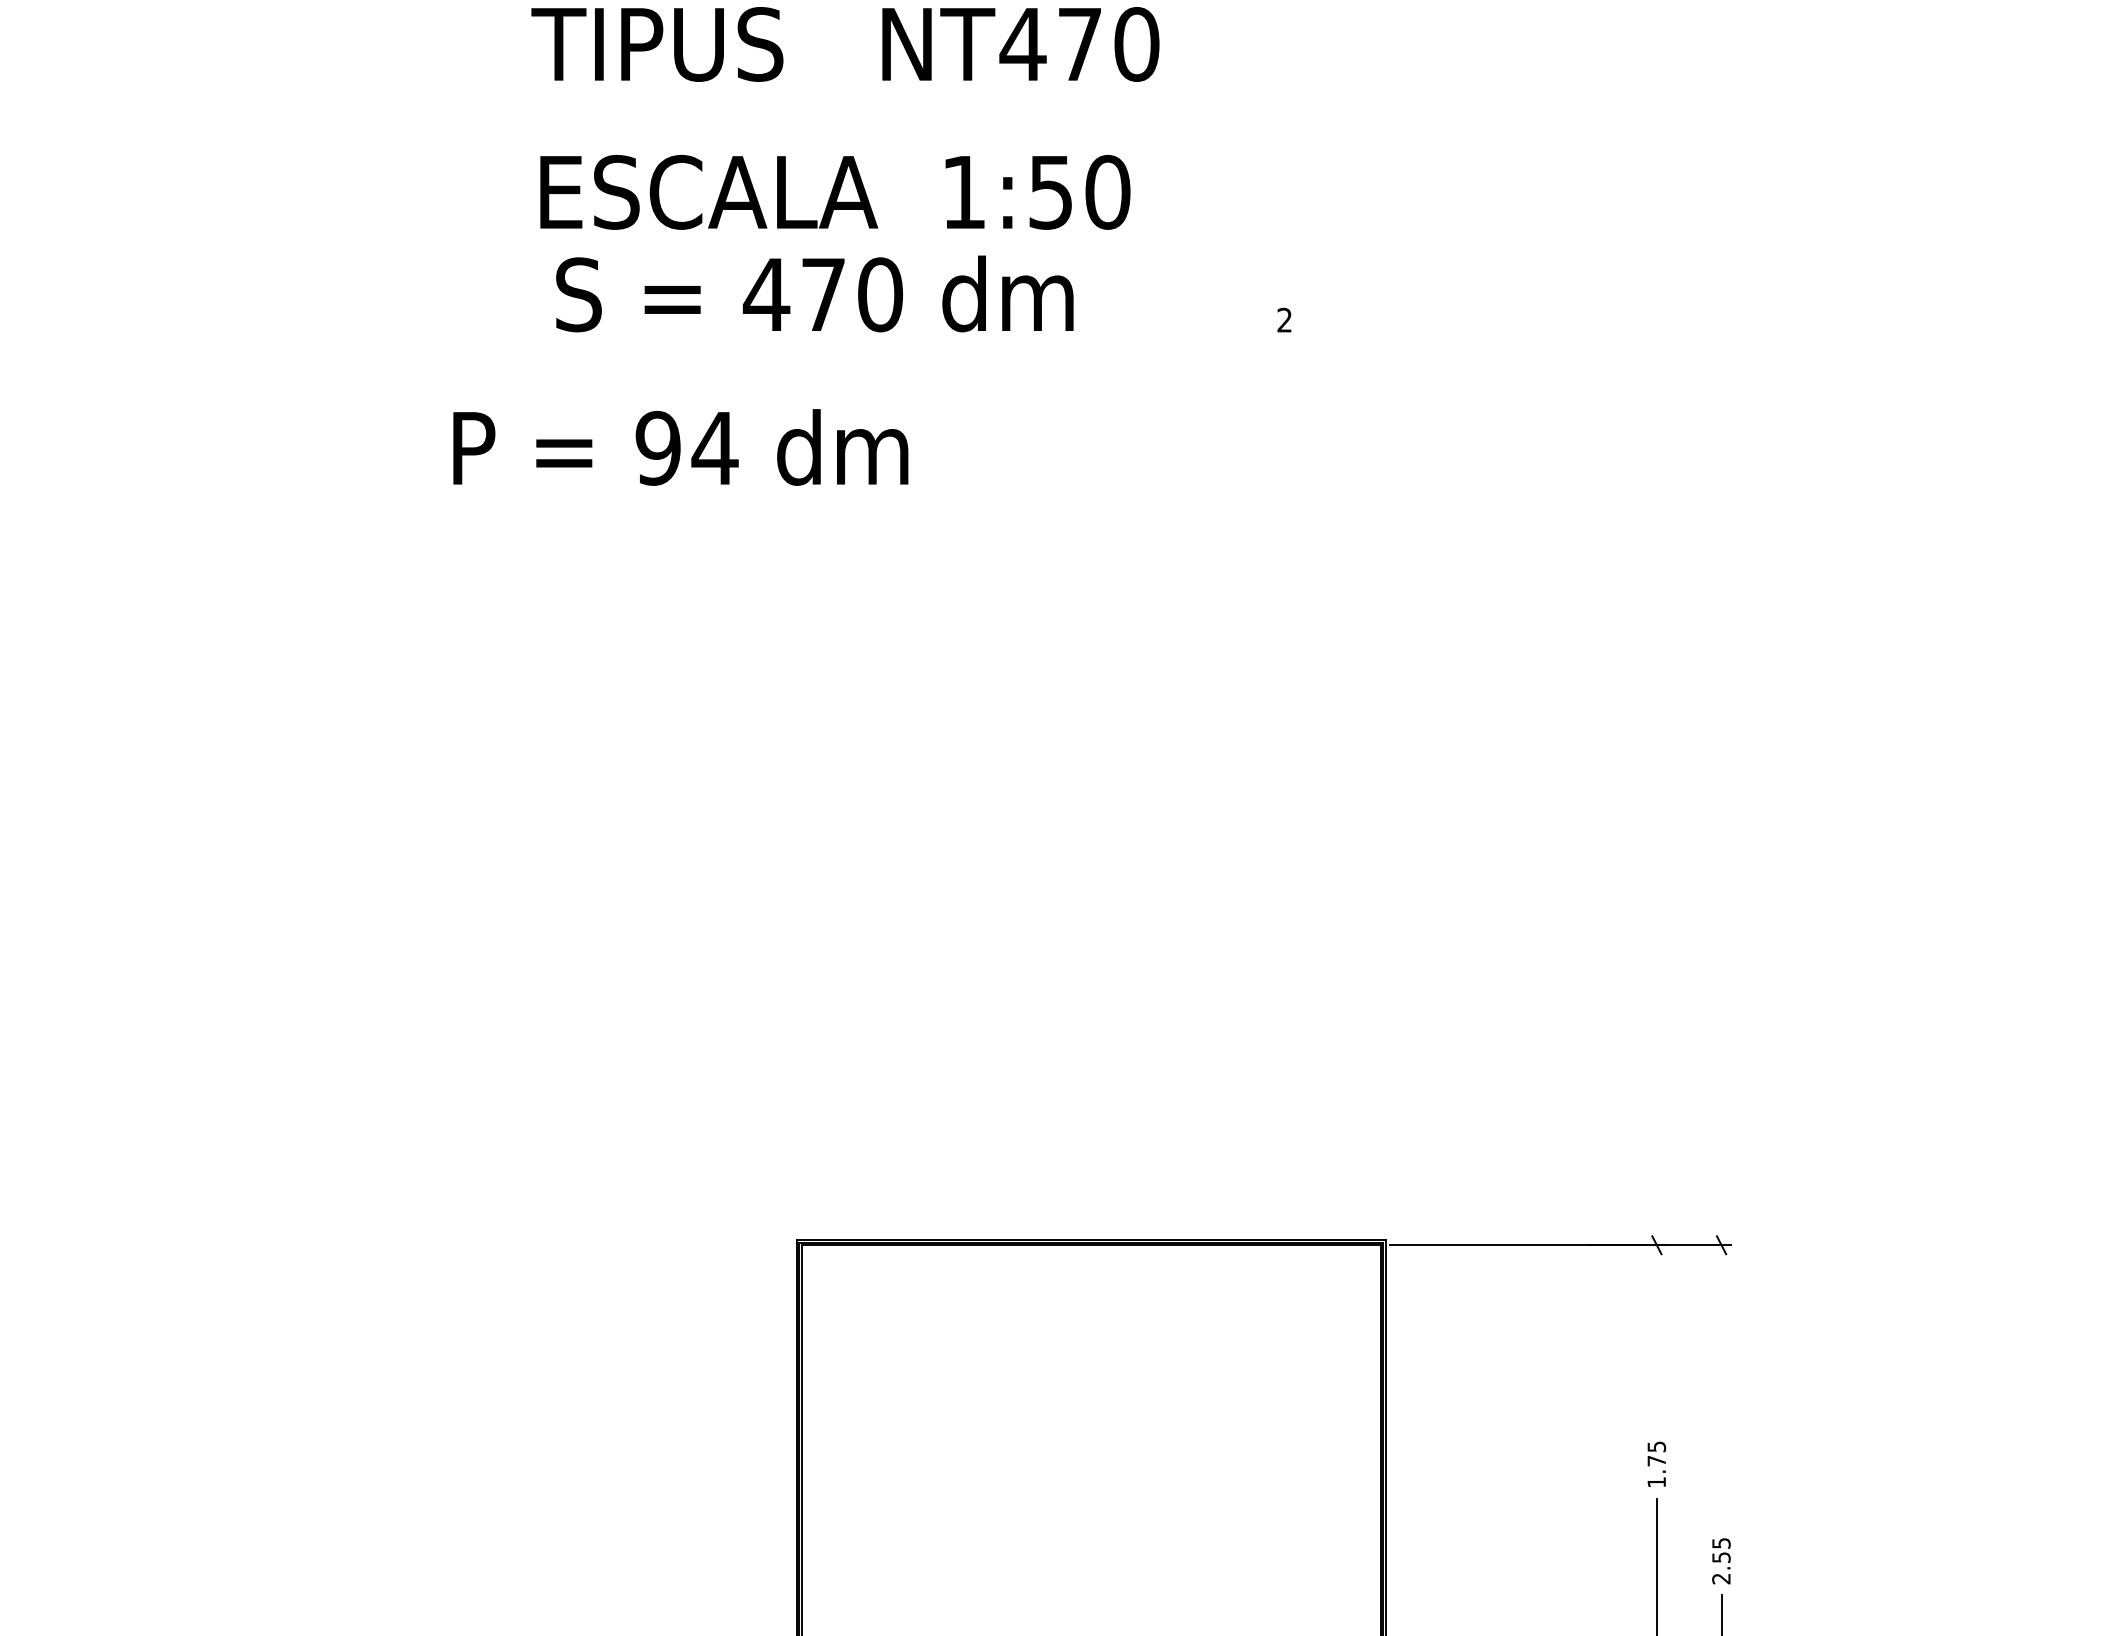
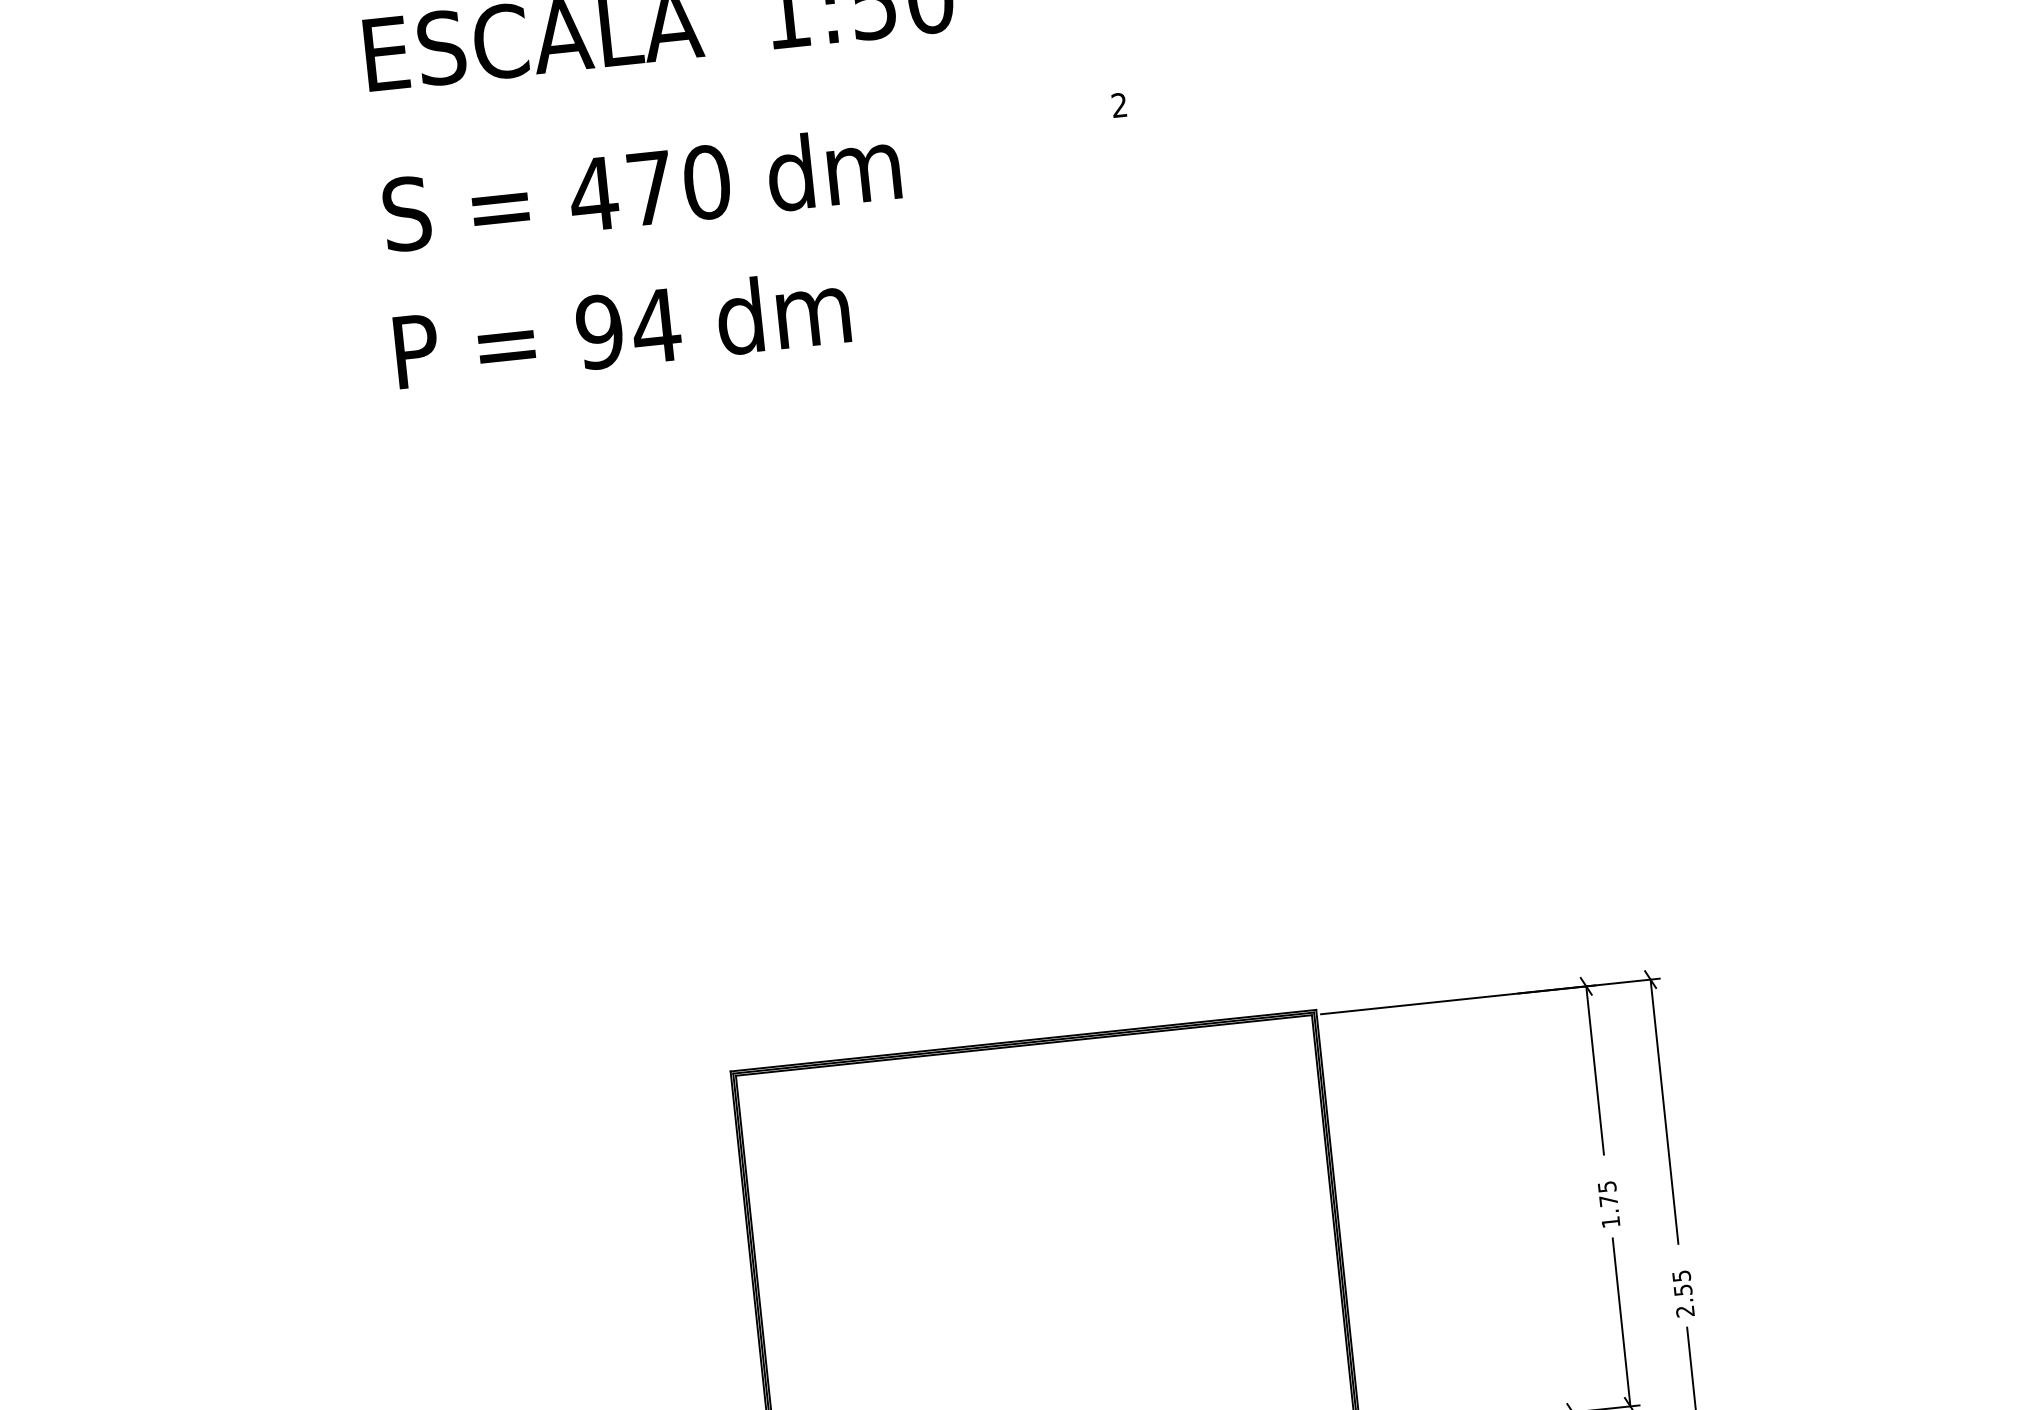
text: (814, 293) -> (641, 188), moved
text: (680, 447) -> (621, 328), moved
line: (1656, 1329) -> (1594, 1070), added
line: (1721, 1377) -> (1664, 1111), added

